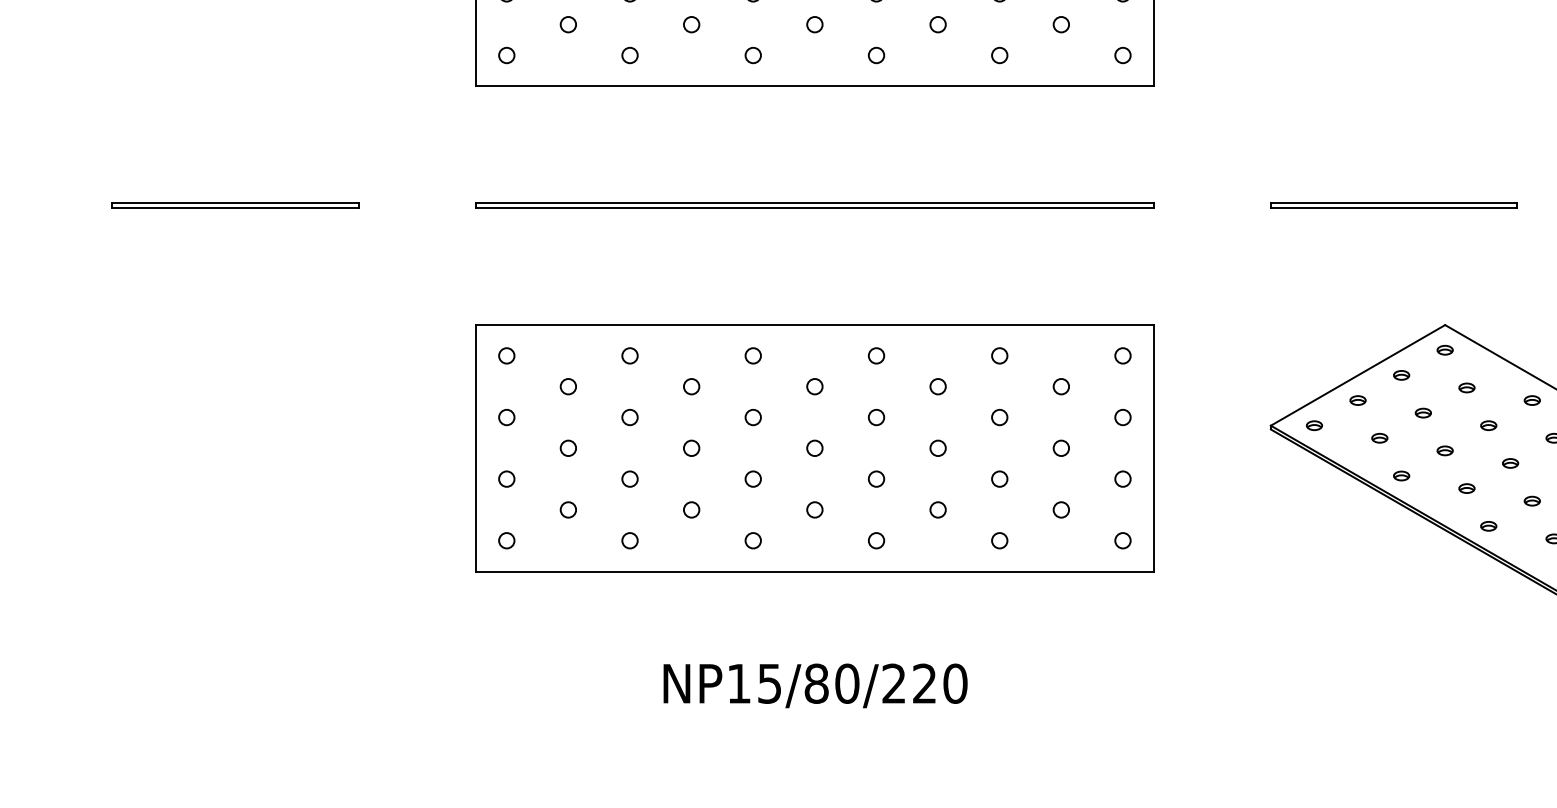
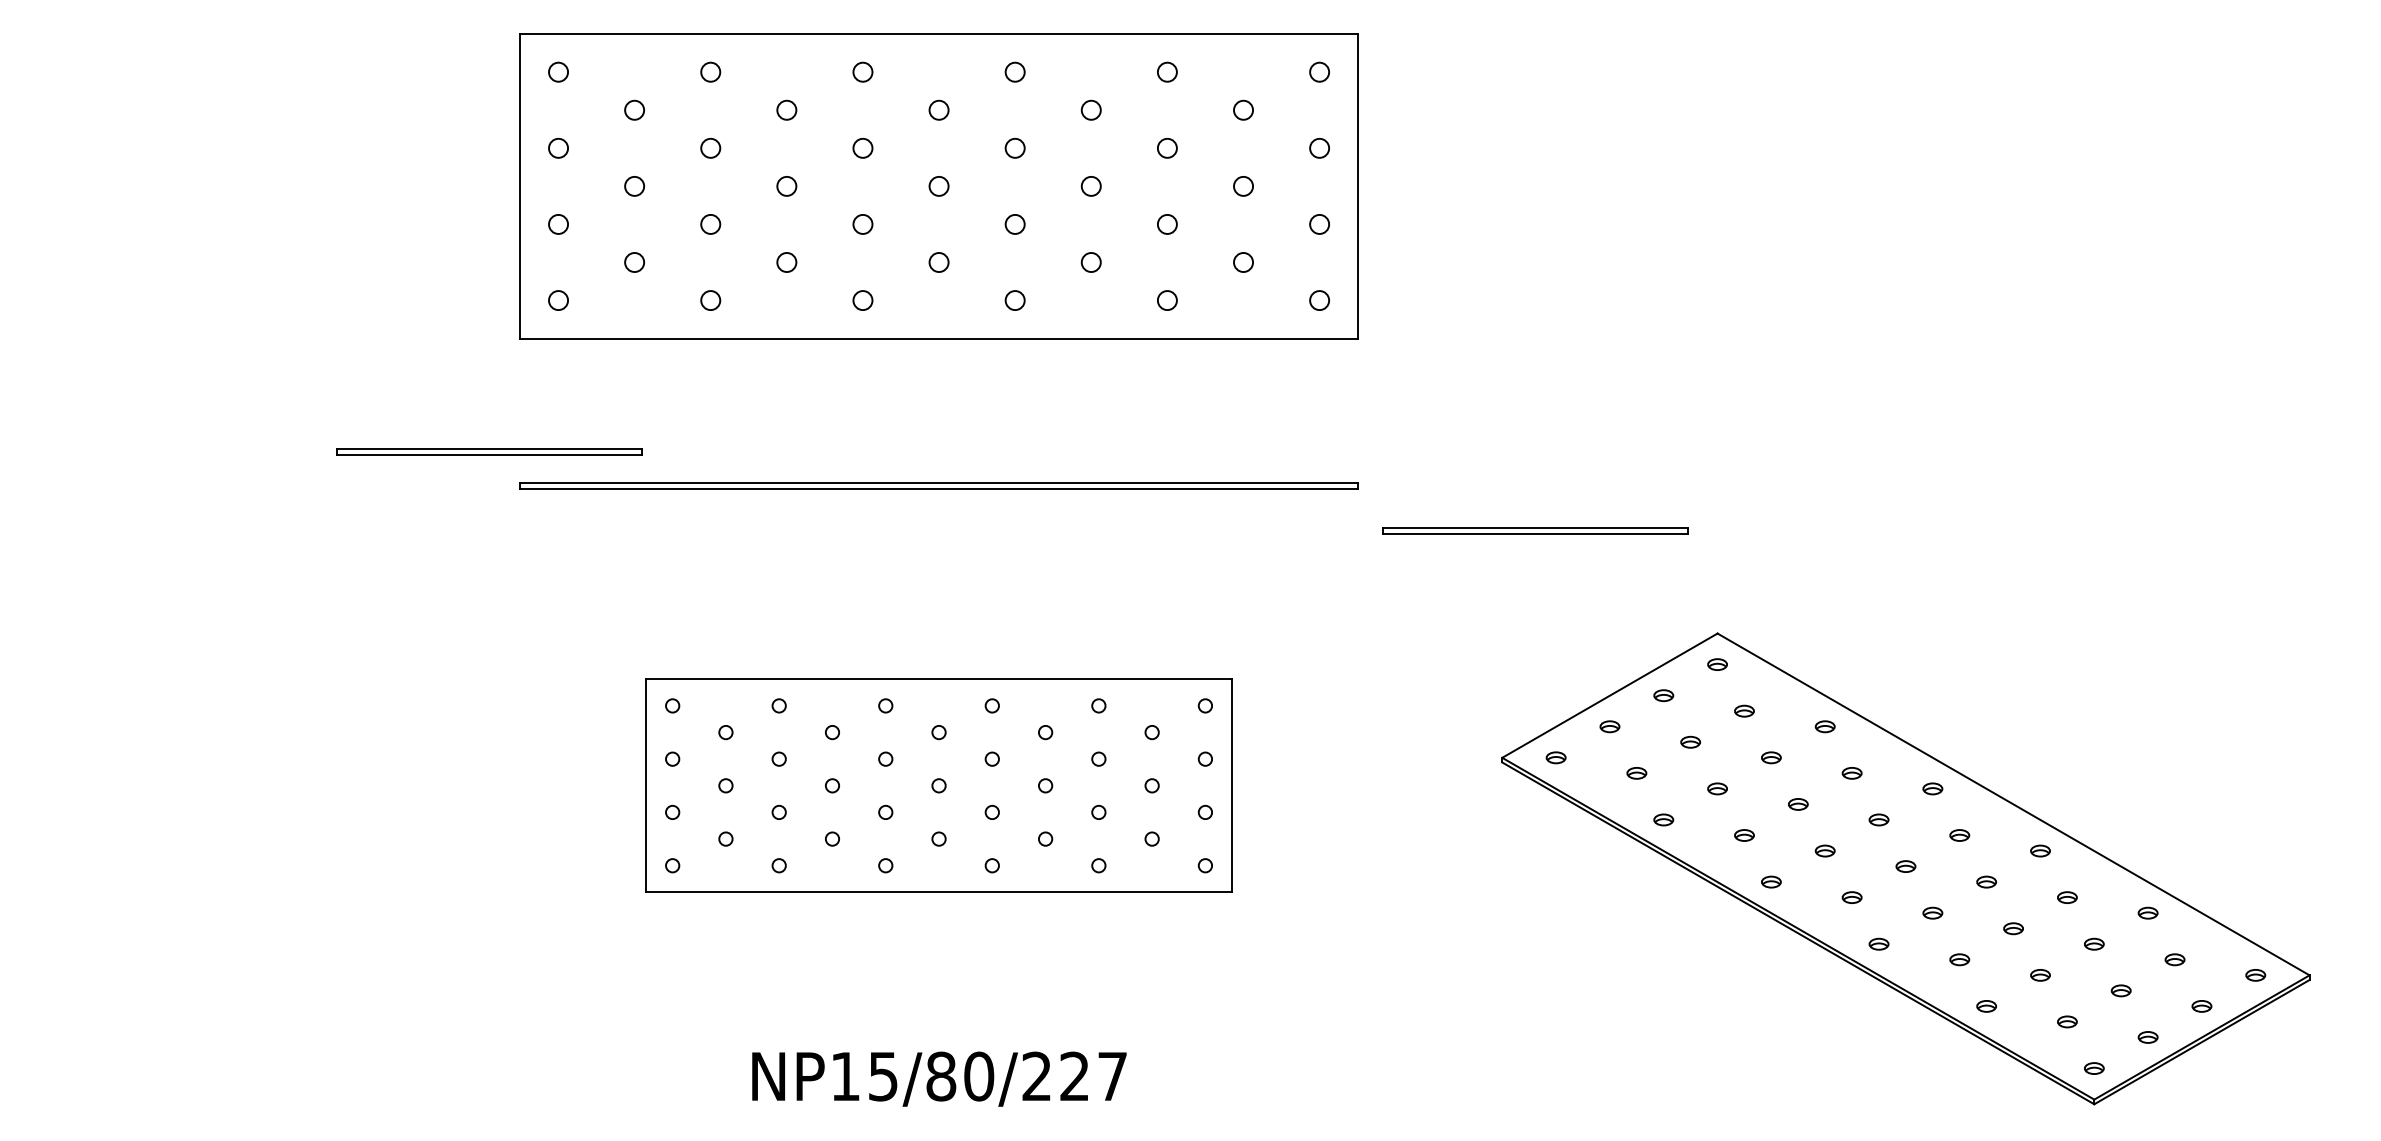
part: (235, 205) -> (489, 451), moved
part: (1394, 205) -> (1535, 530), moved
part: (814, 448) -> (938, 785), size x0.7
text: (955, 683) -> (1112, 1076), NP15/80/220 -> NP15/80/227

